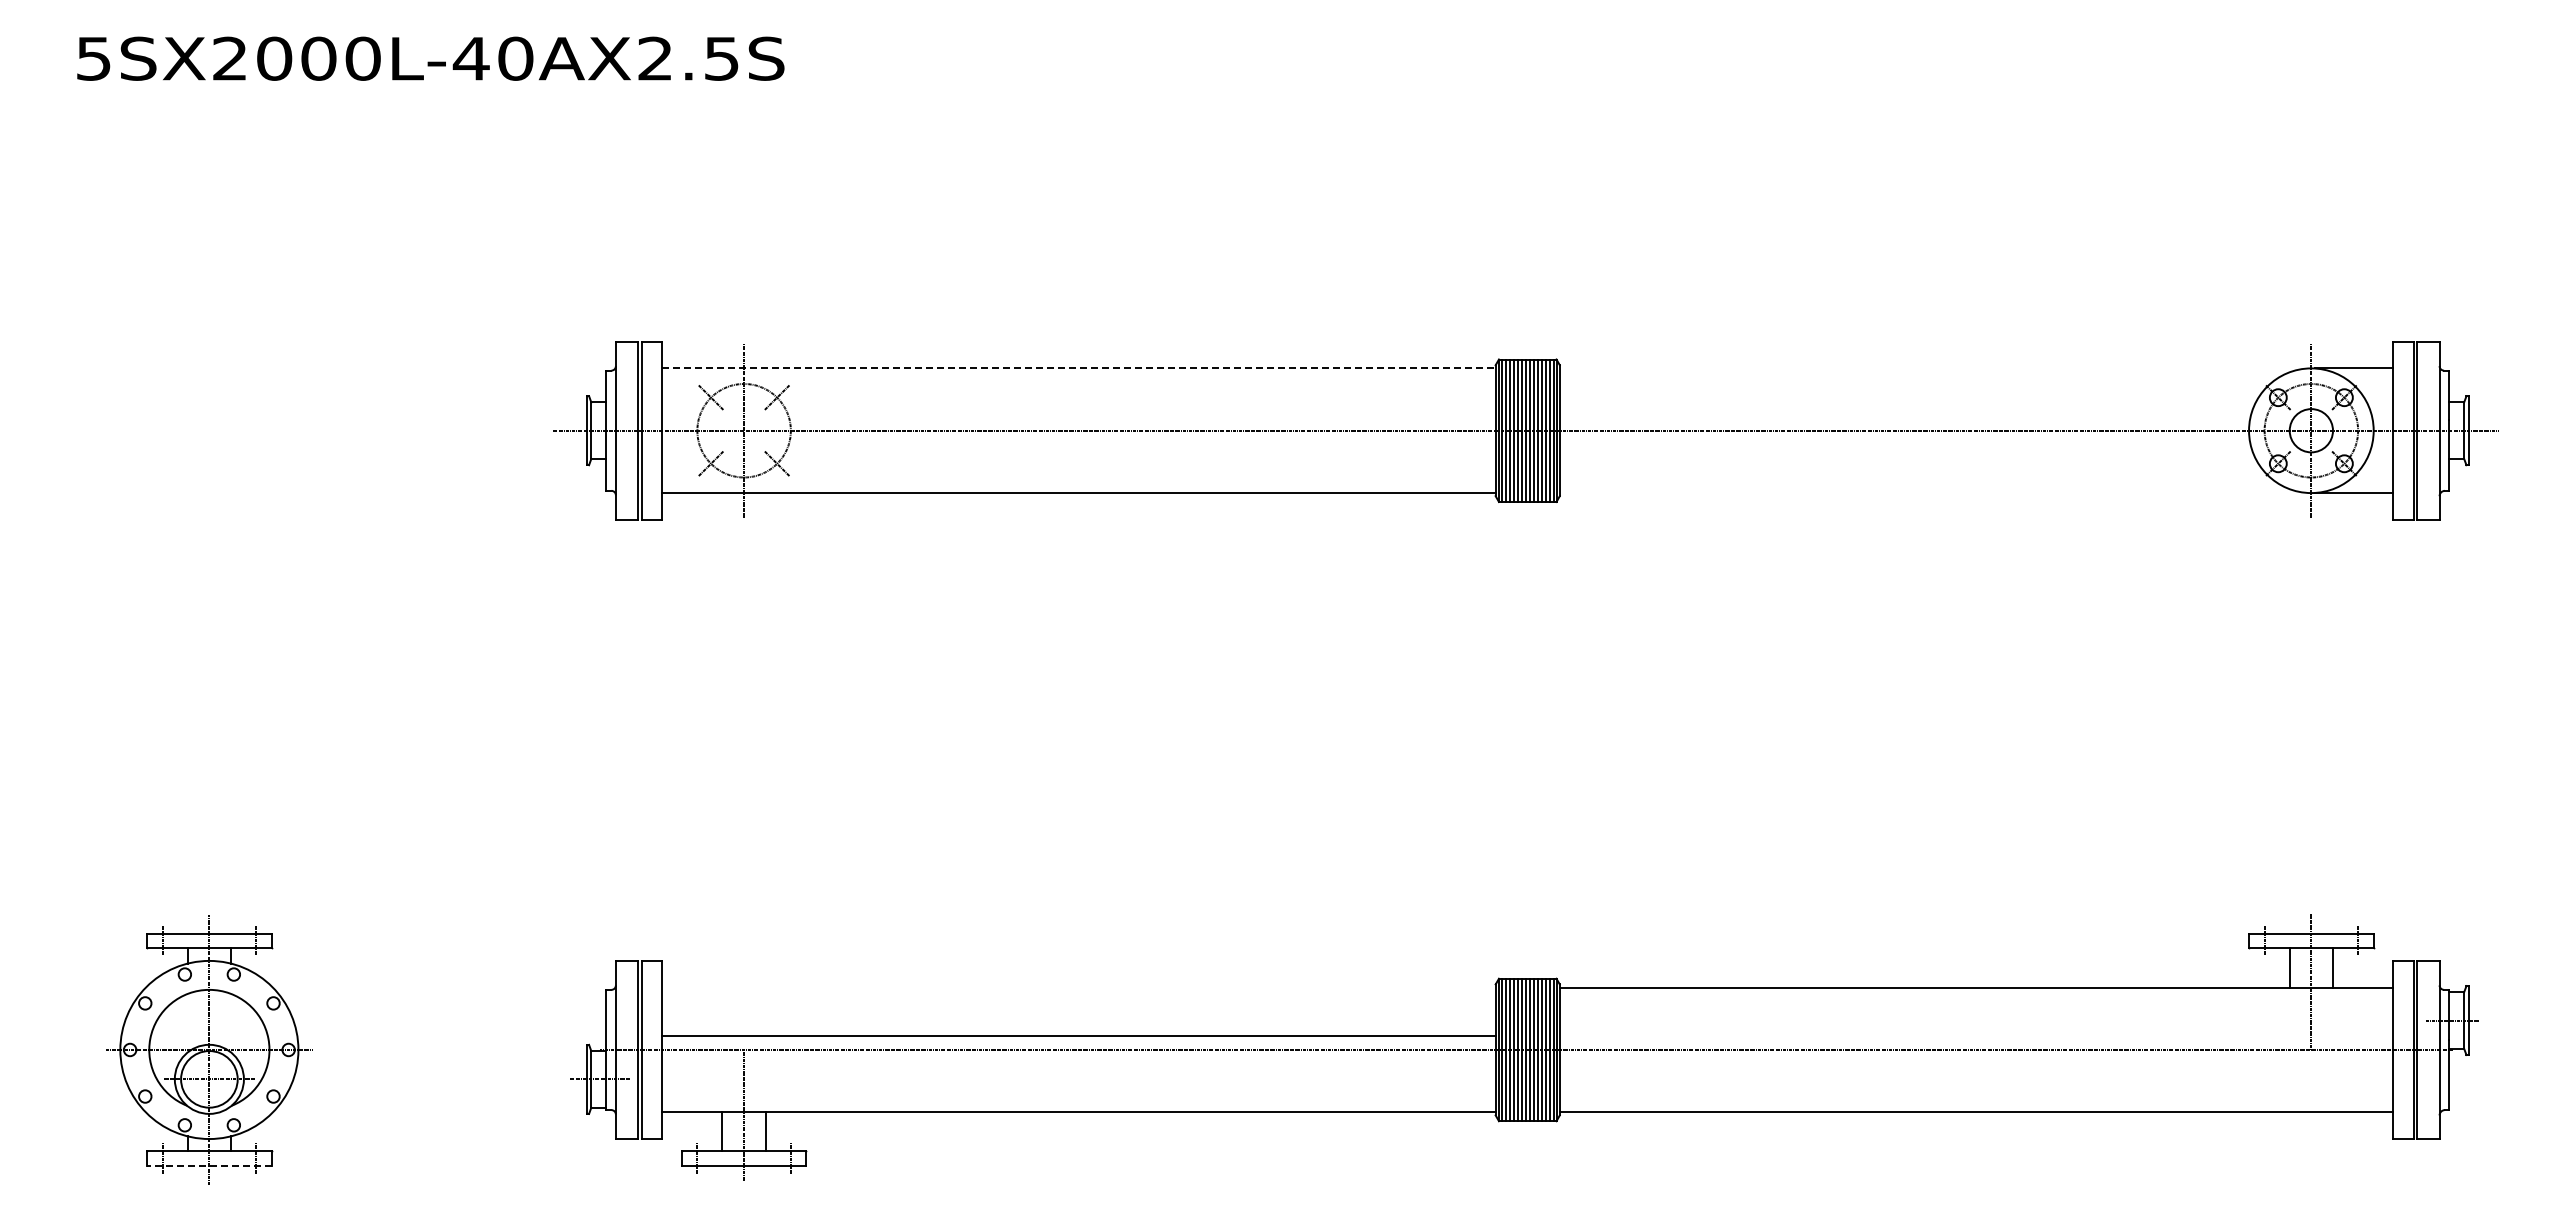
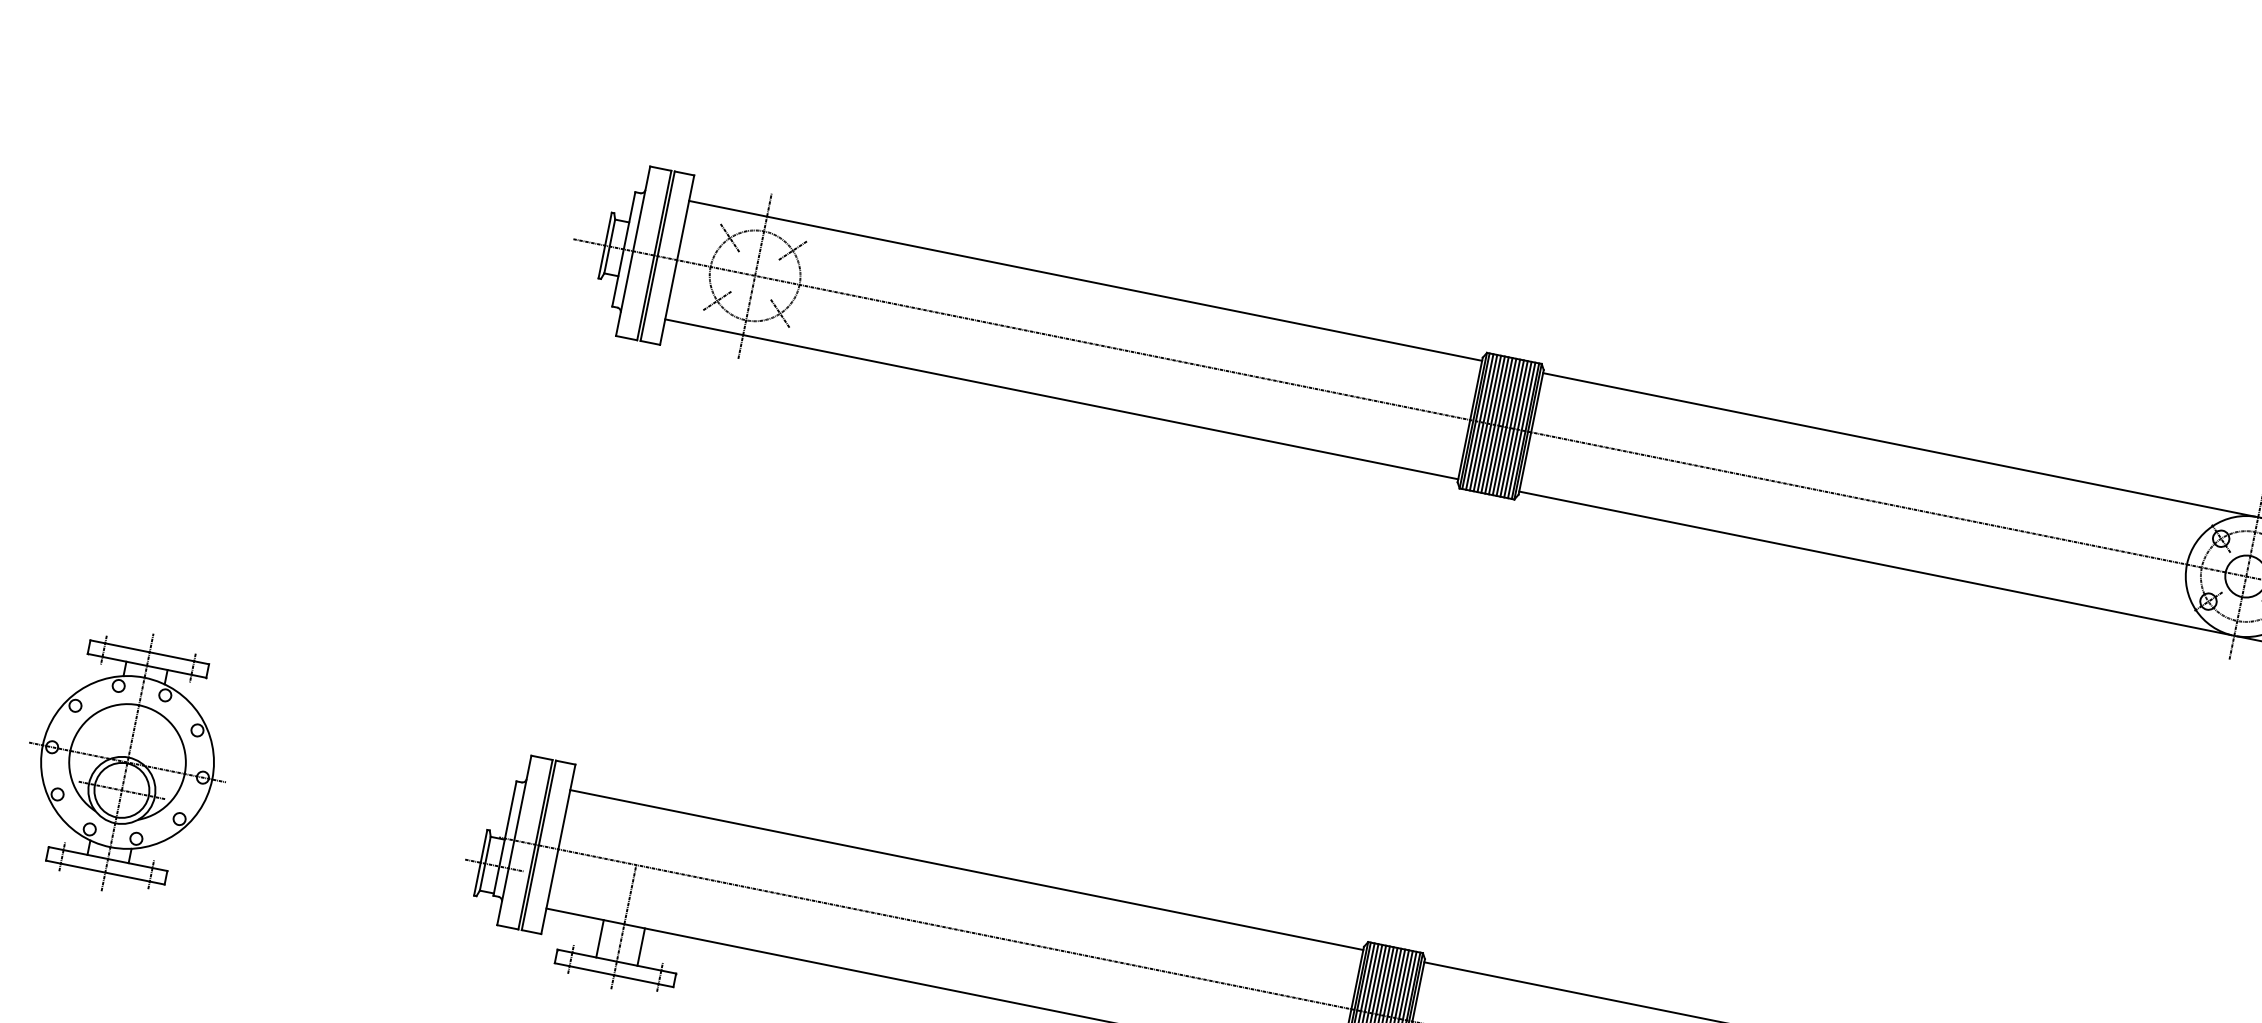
line: (1078, 368) -> (1085, 280), dashed -> solid
line: (1933, 368) -> (1898, 444), added
line: (1933, 492) -> (1874, 562), added
line: (1078, 1035) -> (966, 869), moved
line: (208, 1165) -> (104, 872), dashed -> solid

